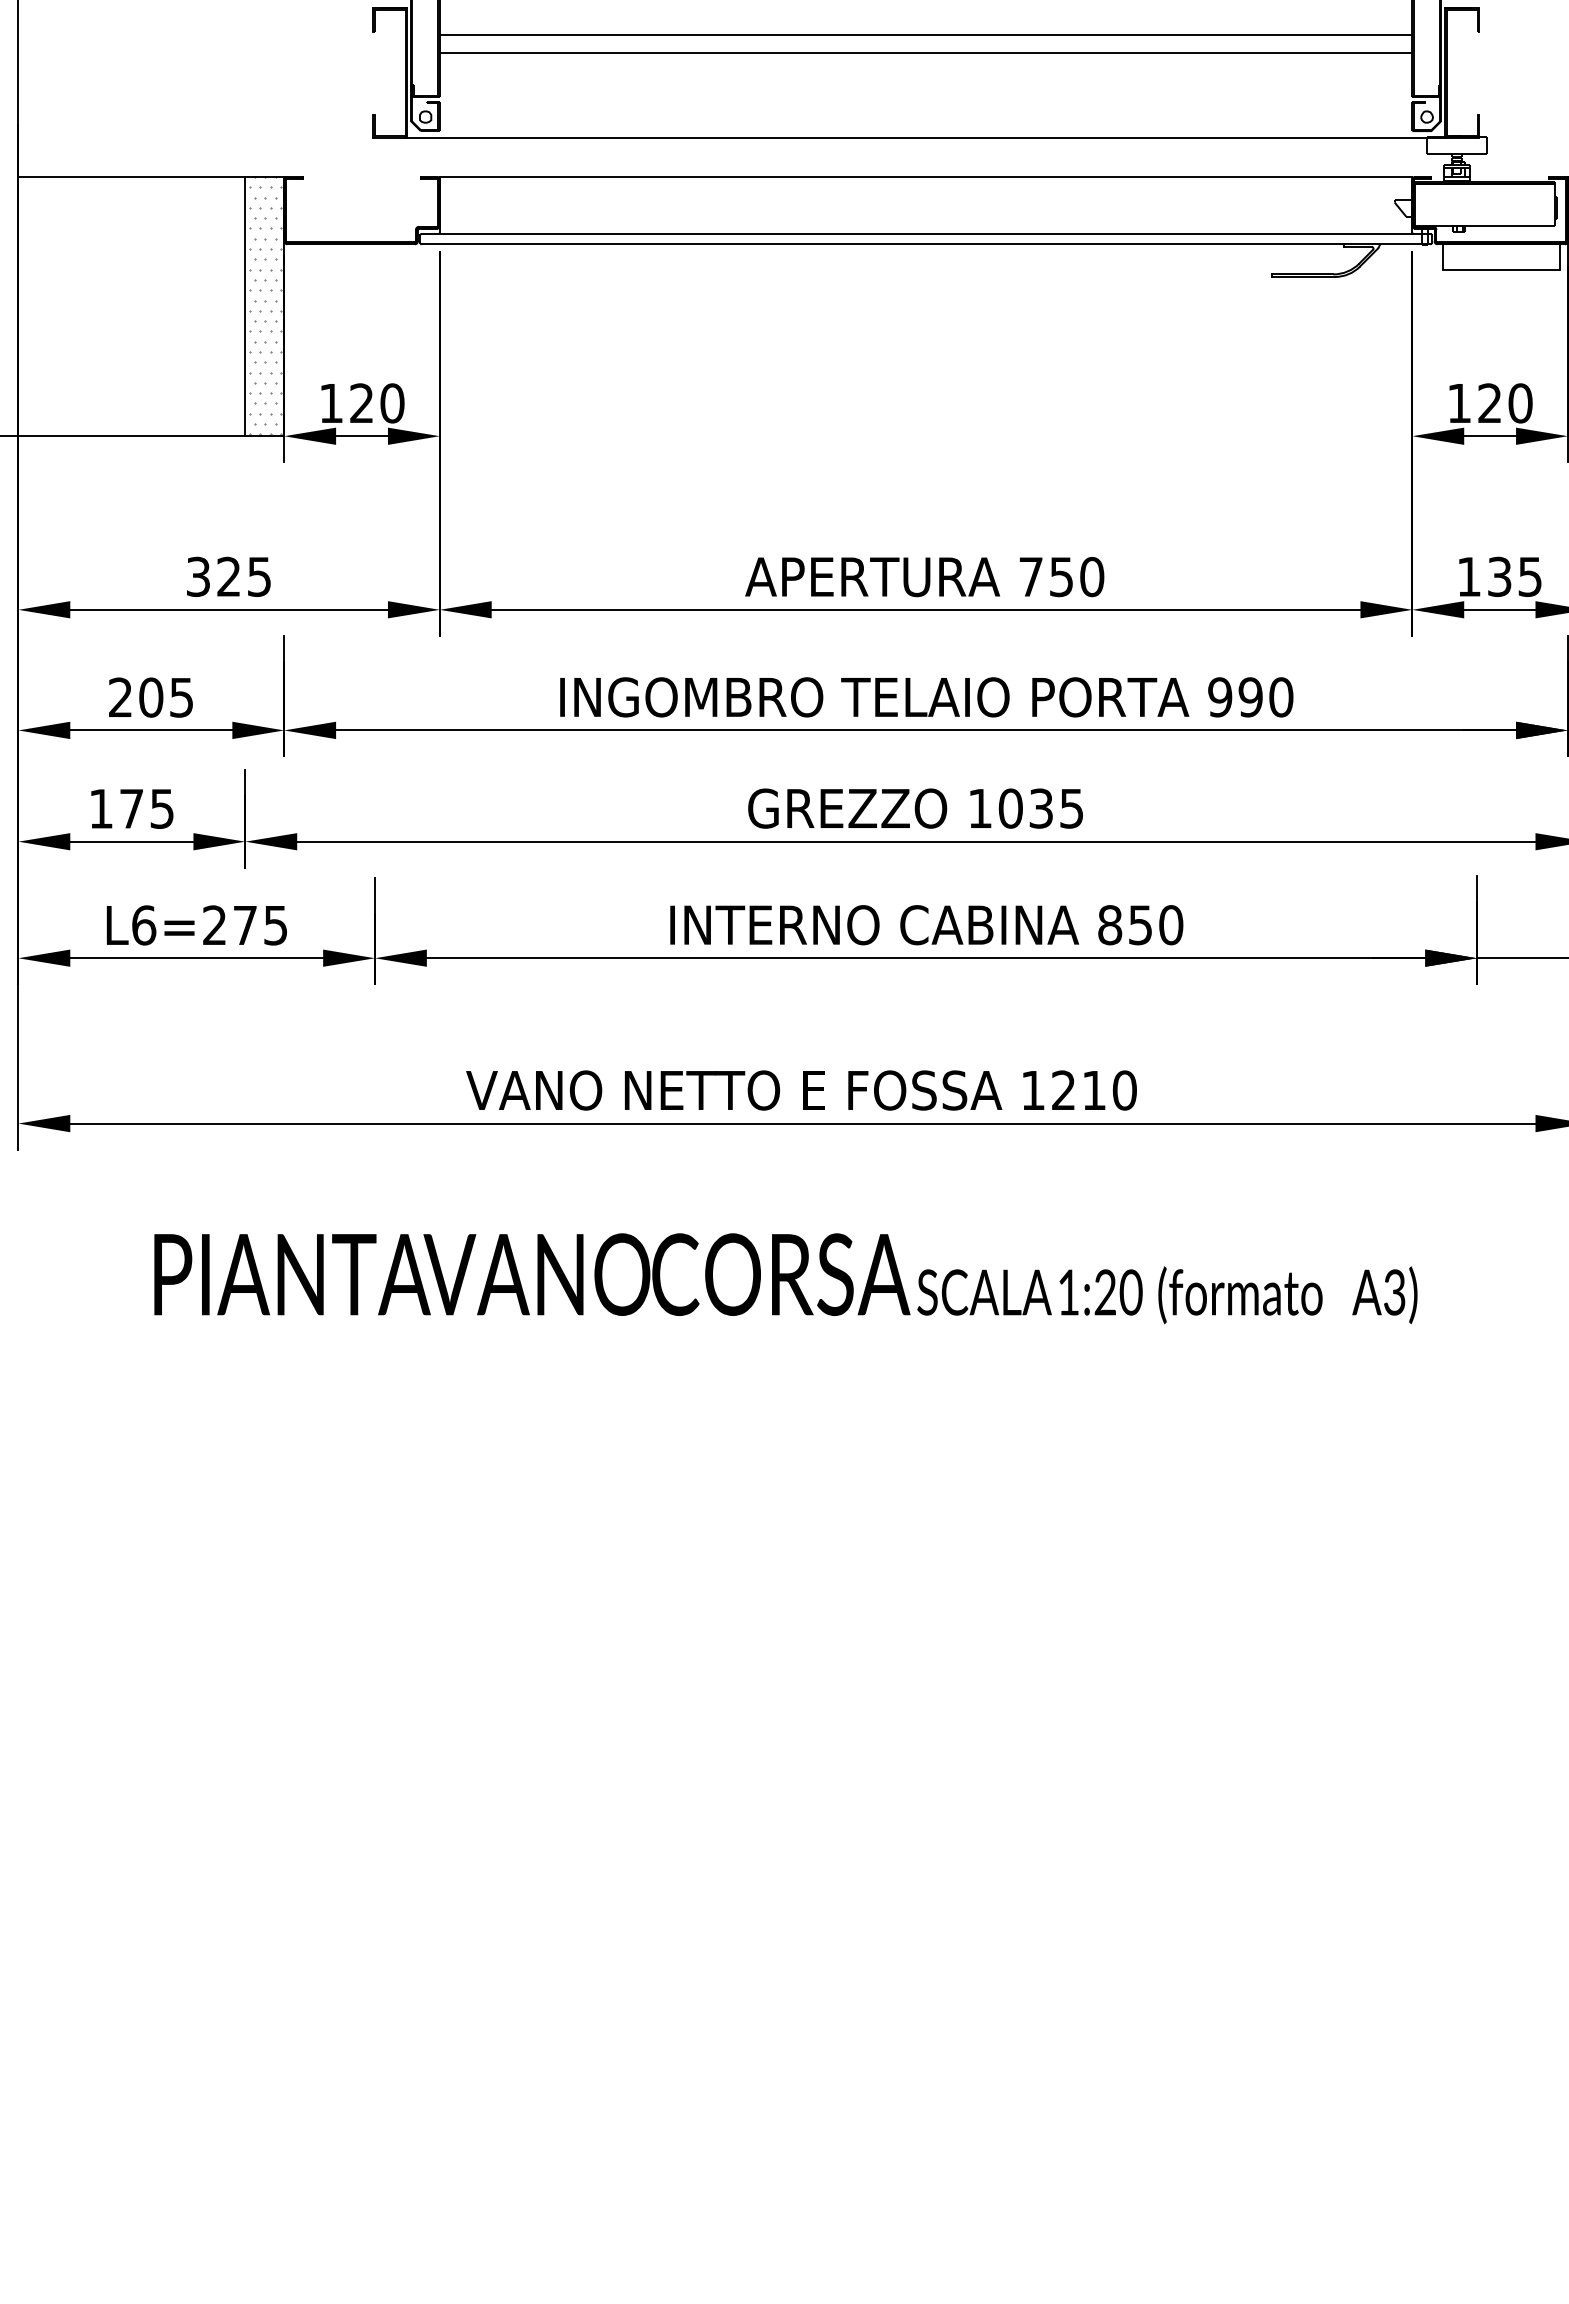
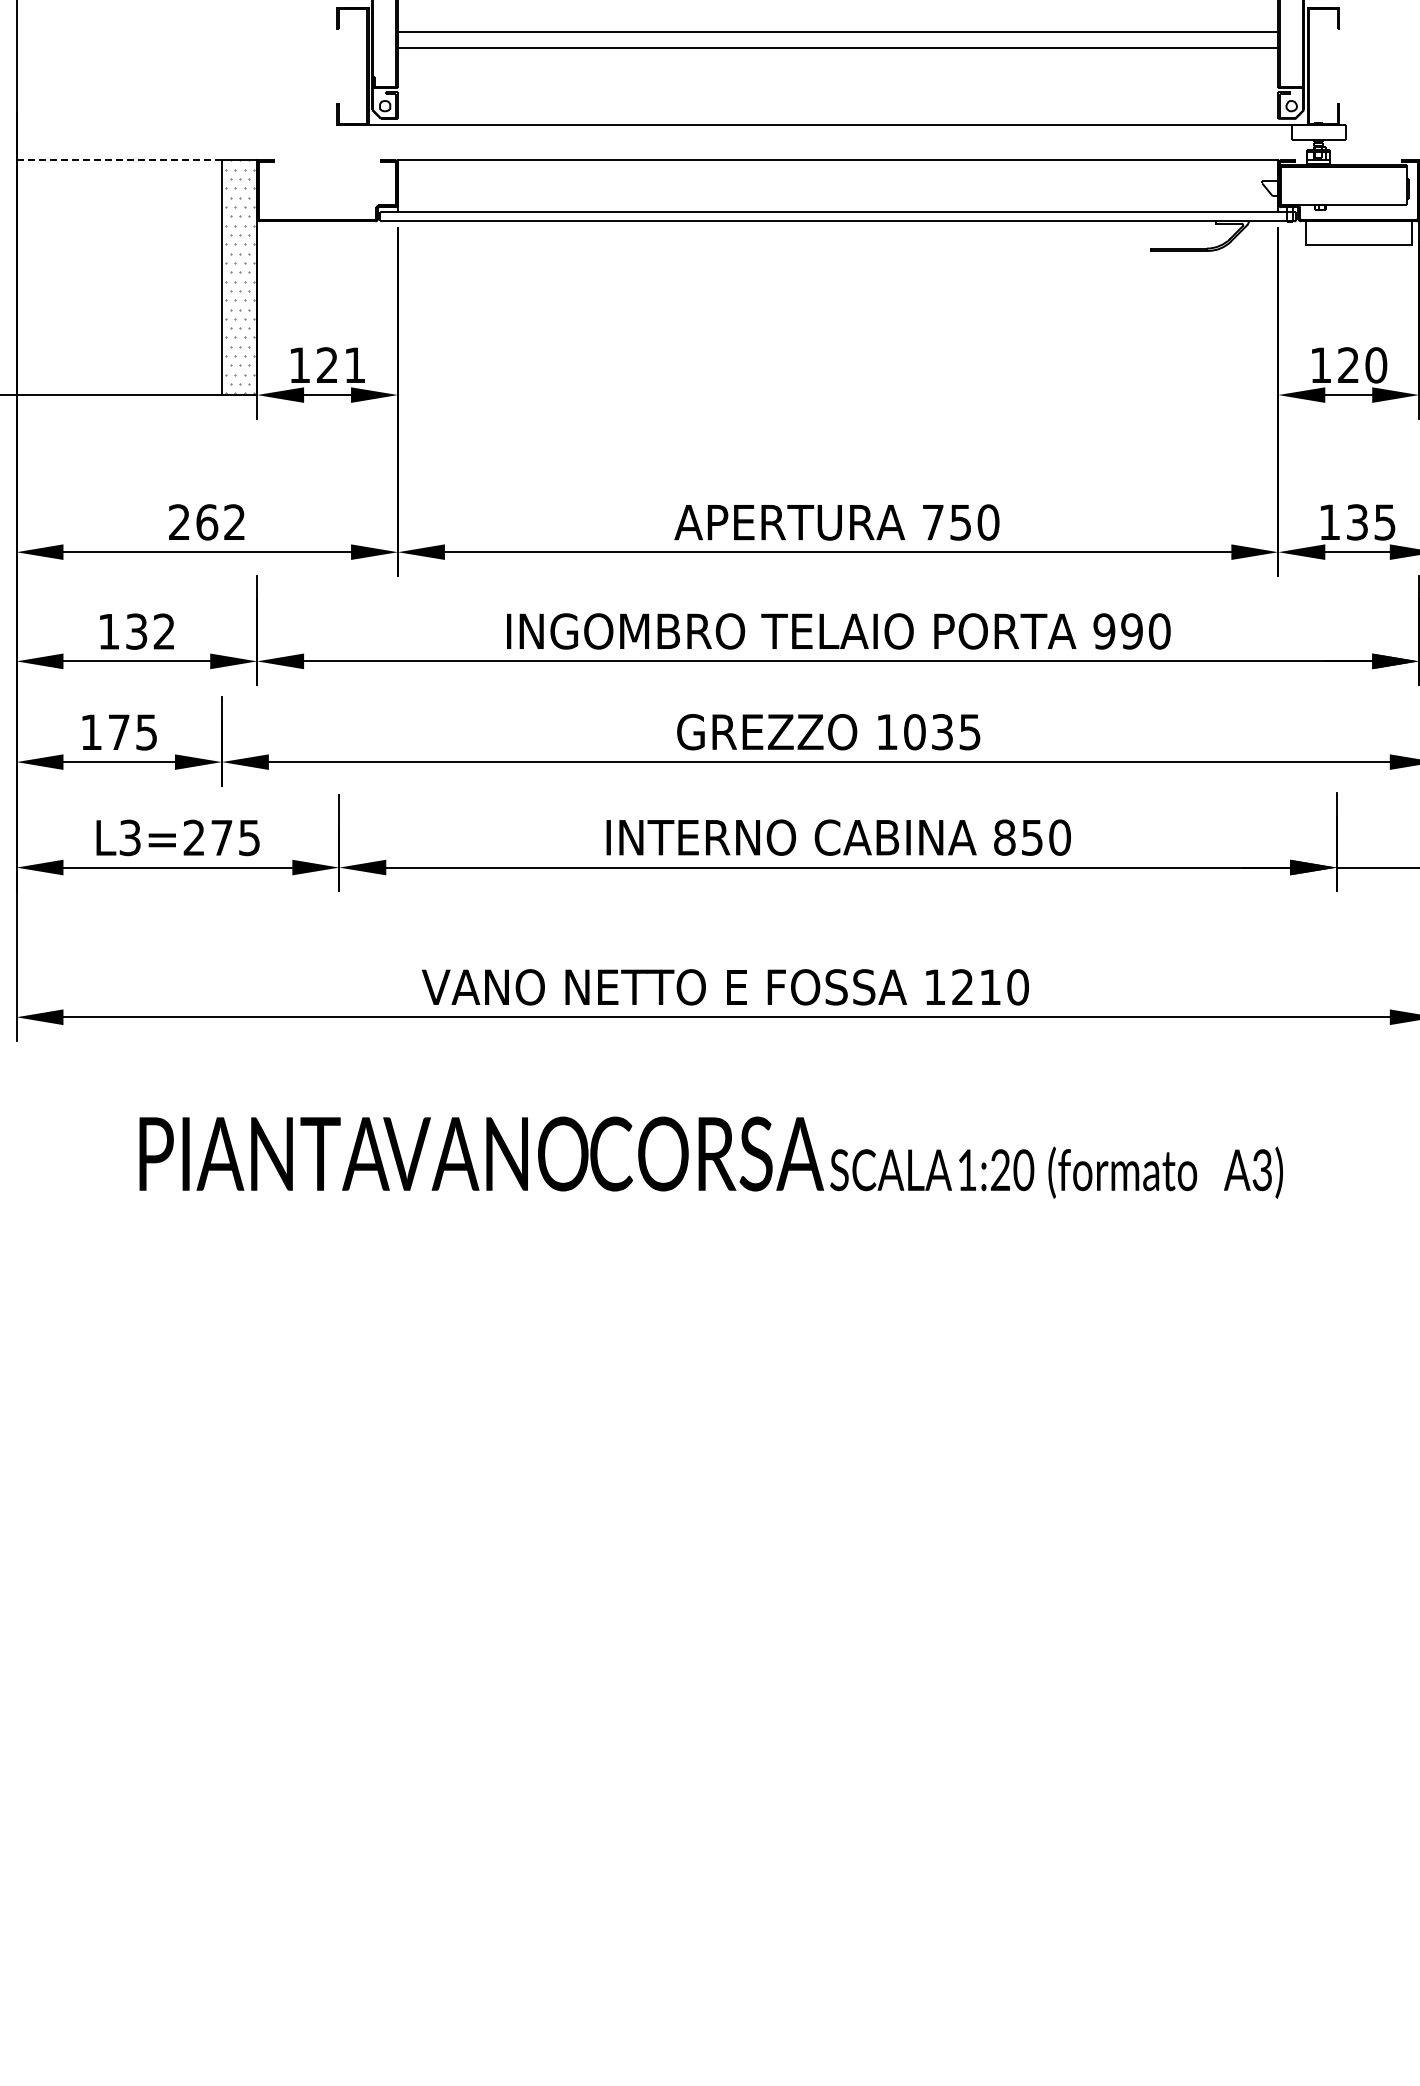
line: (132, 177) -> (119, 160), solid -> dashed
text: (392, 403) -> (355, 365), 120 -> 121
text: (228, 577) -> (206, 522), 325 -> 262
text: (150, 697) -> (136, 631), 205 -> 132
text: (144, 924) -> (130, 837), L6=275 -> L3=275

